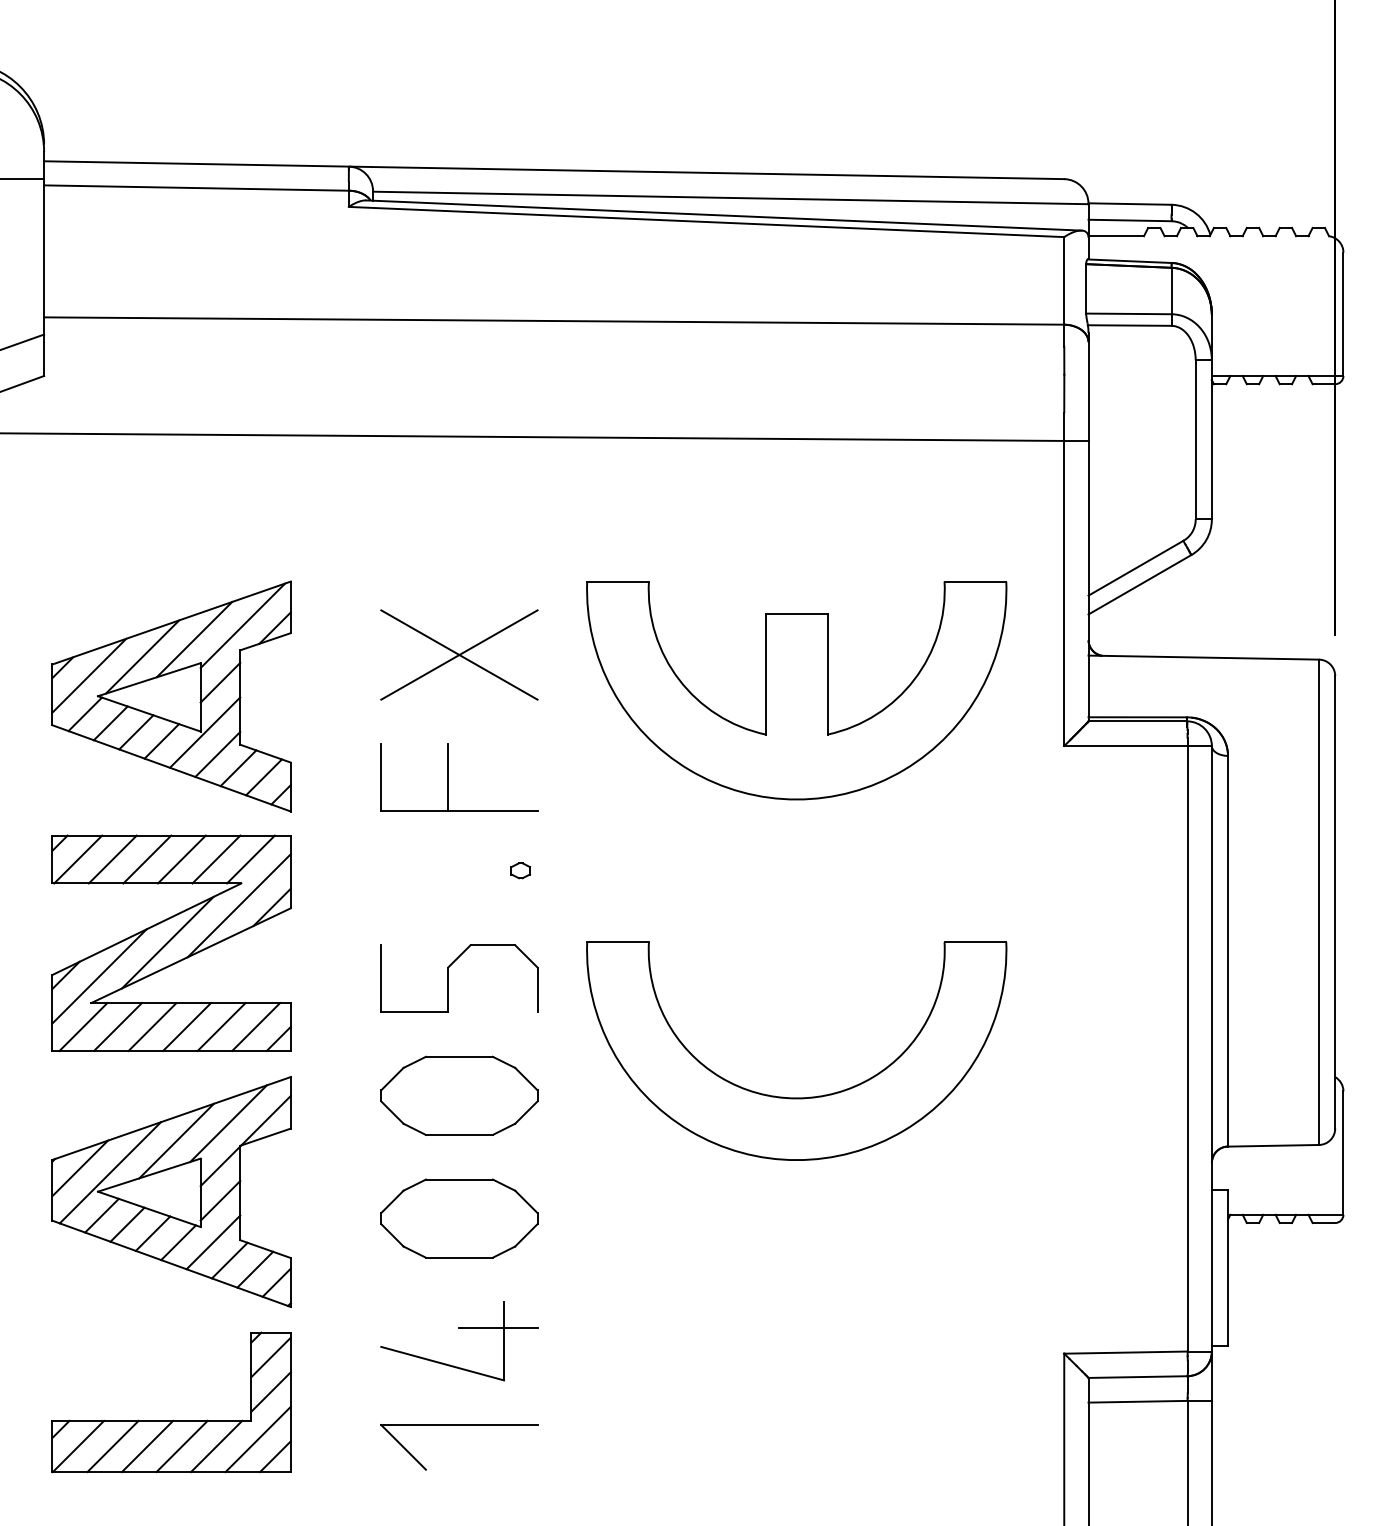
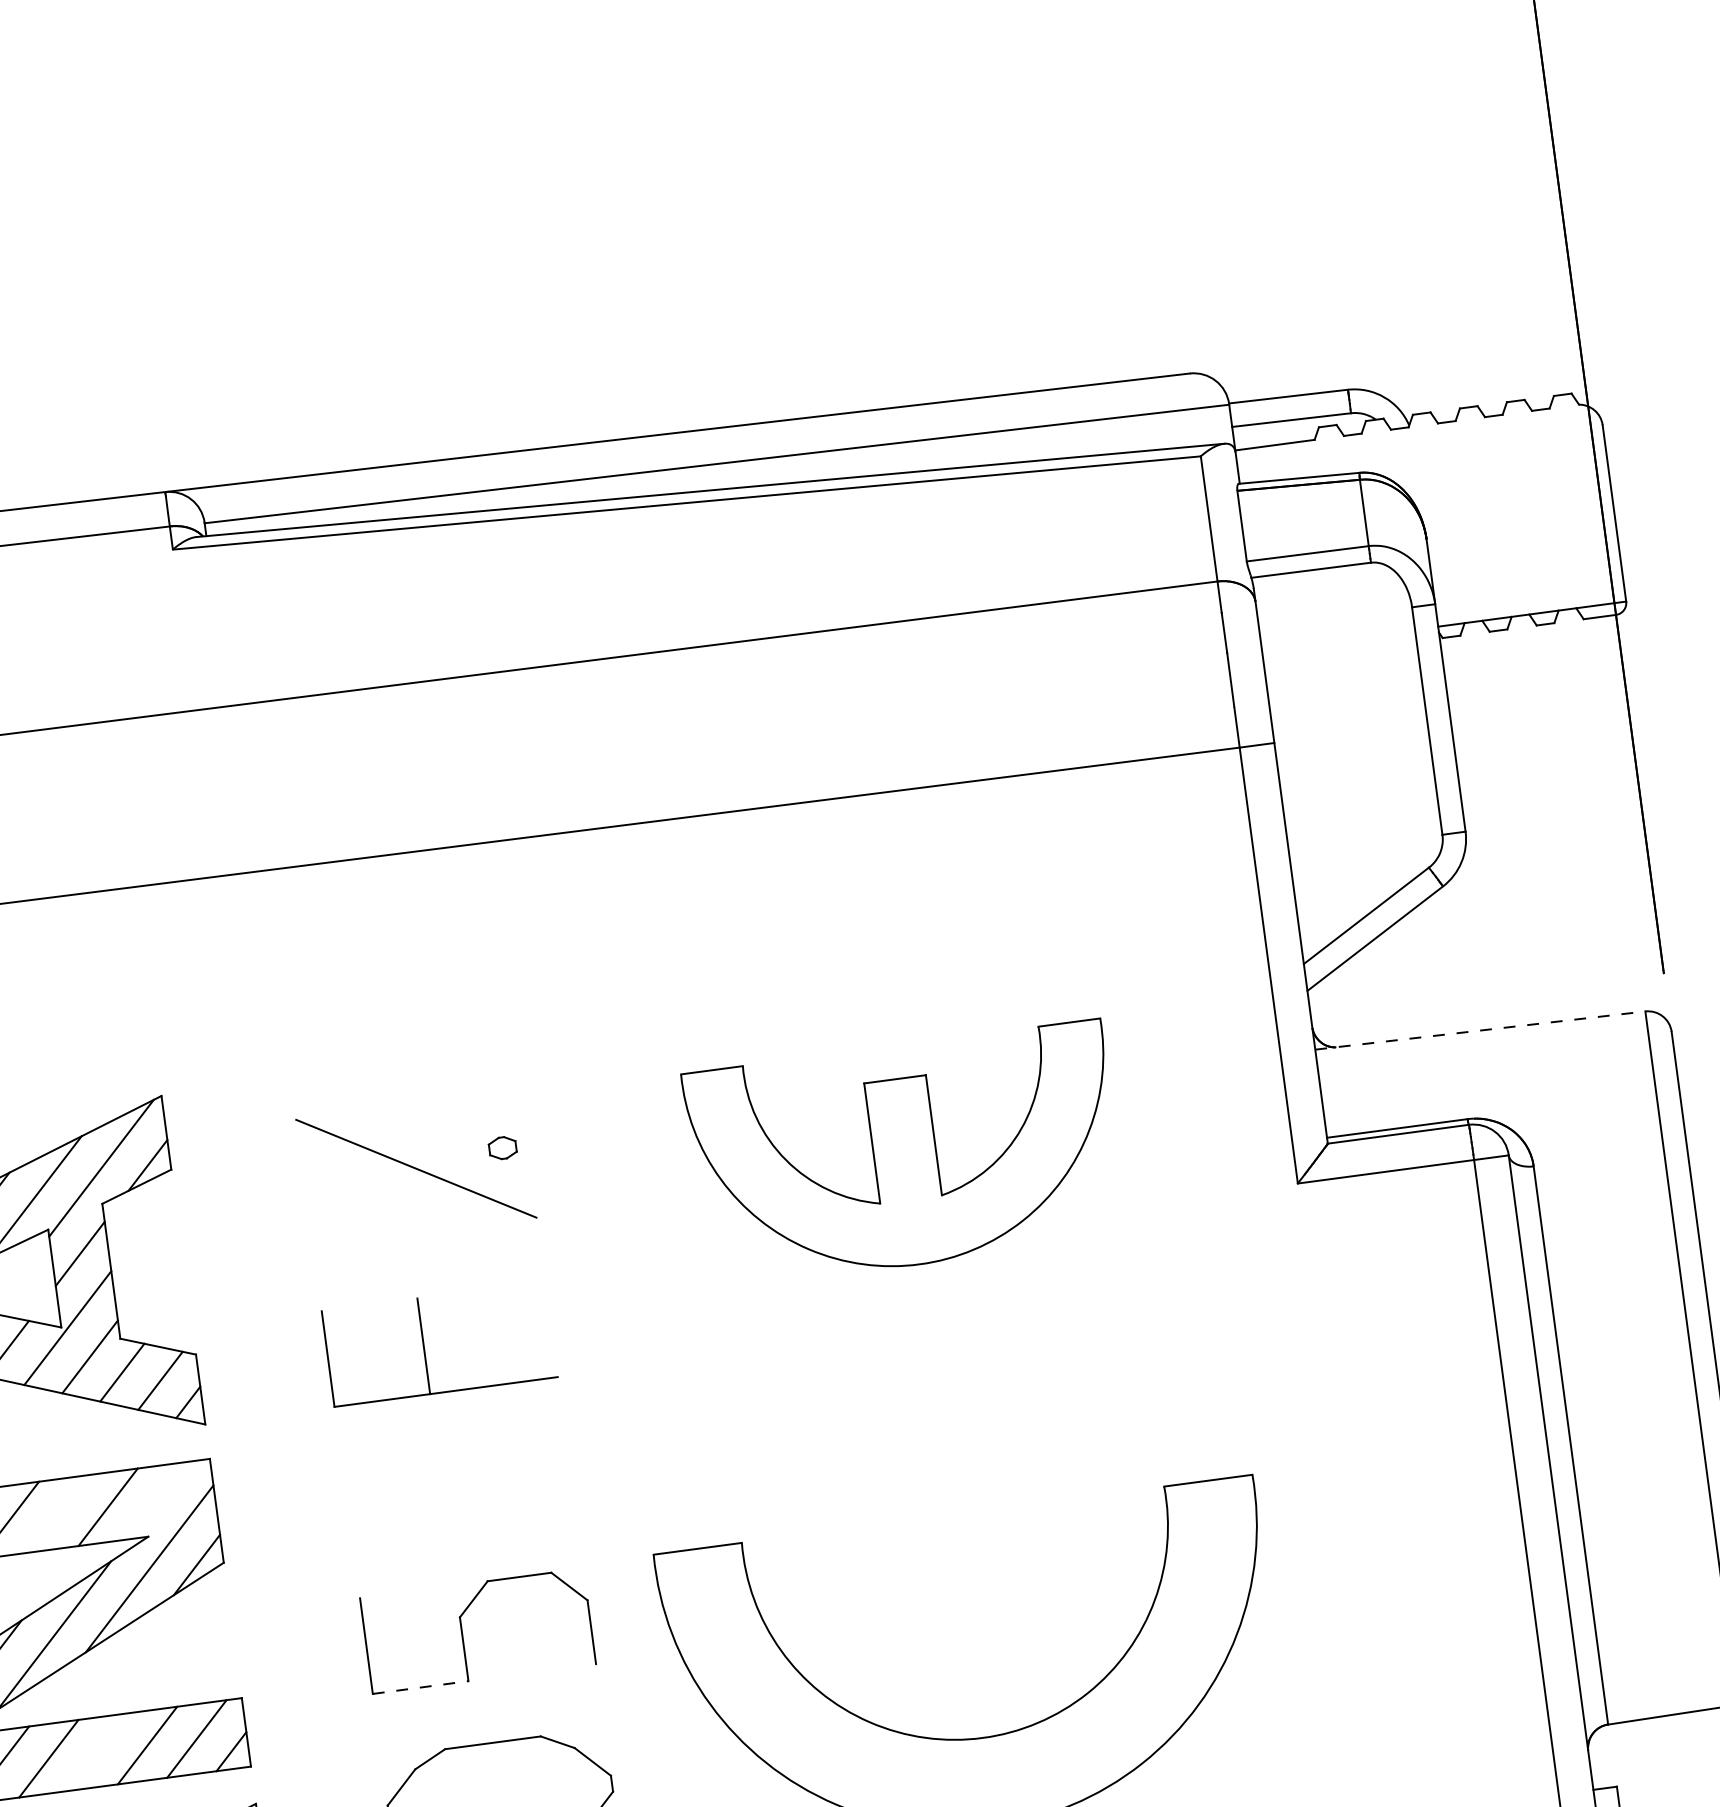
line: (459, 654) -> (416, 1168), removed
line: (1204, 657) -> (1481, 1030), solid -> dashed
part: (796, 690) -> (904, 1155), size x0.7
line: (181, 859) -> (58, 1513), removed
line: (250, 859) -> (156, 1500), removed
part: (520, 870) -> (502, 1147), moved
line: (415, 1012) -> (421, 1687), solid -> dashed
line: (187, 1026) -> (98, 1751), removed

